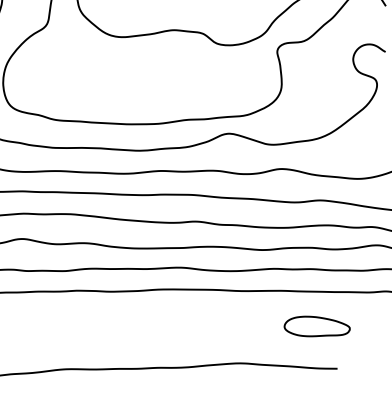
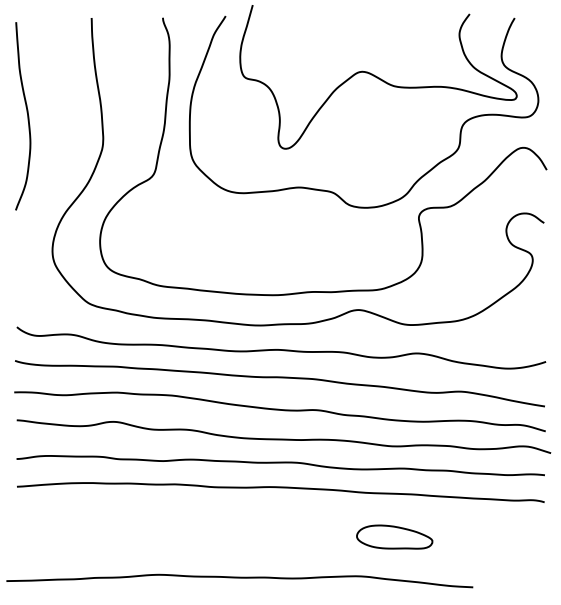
part: (316, 325) -> (394, 536), moved

